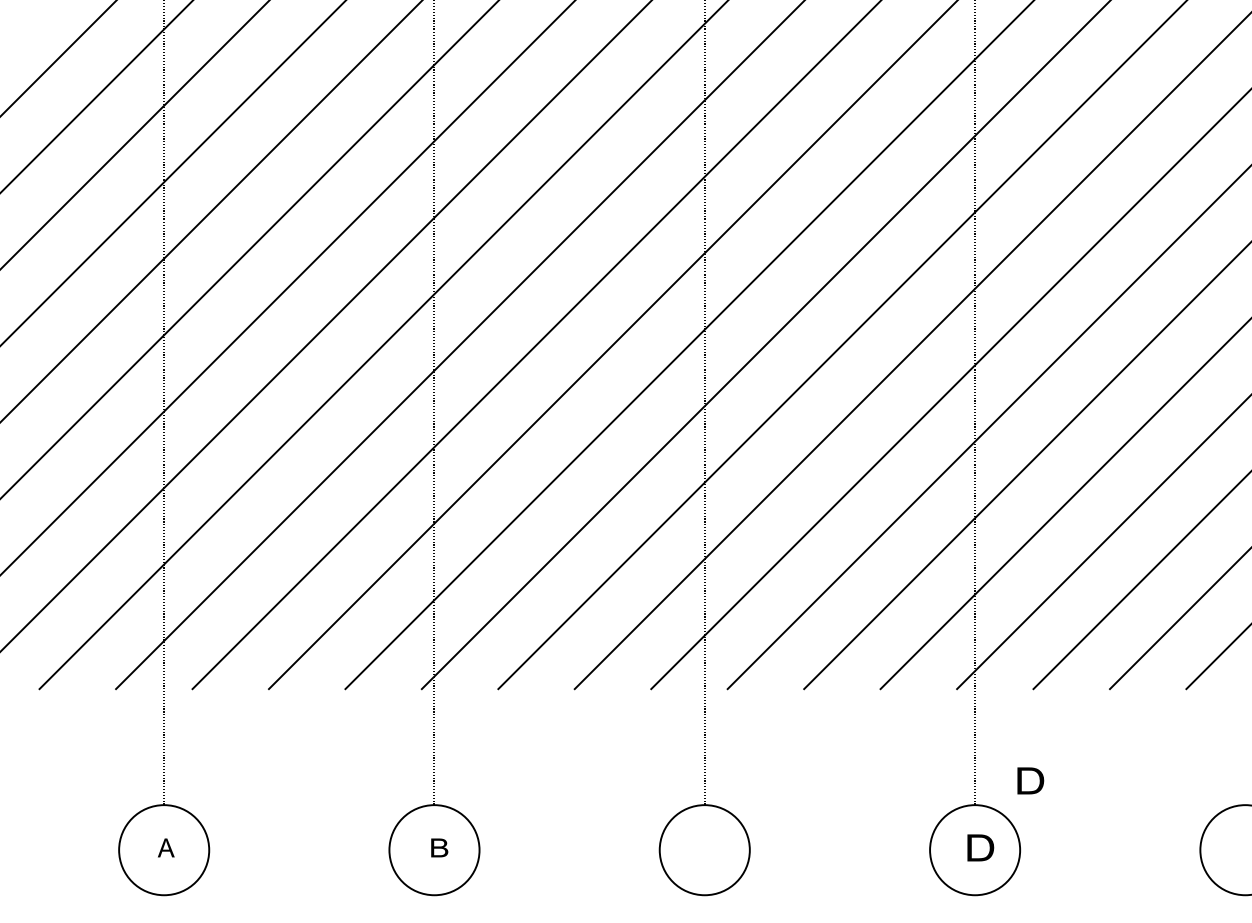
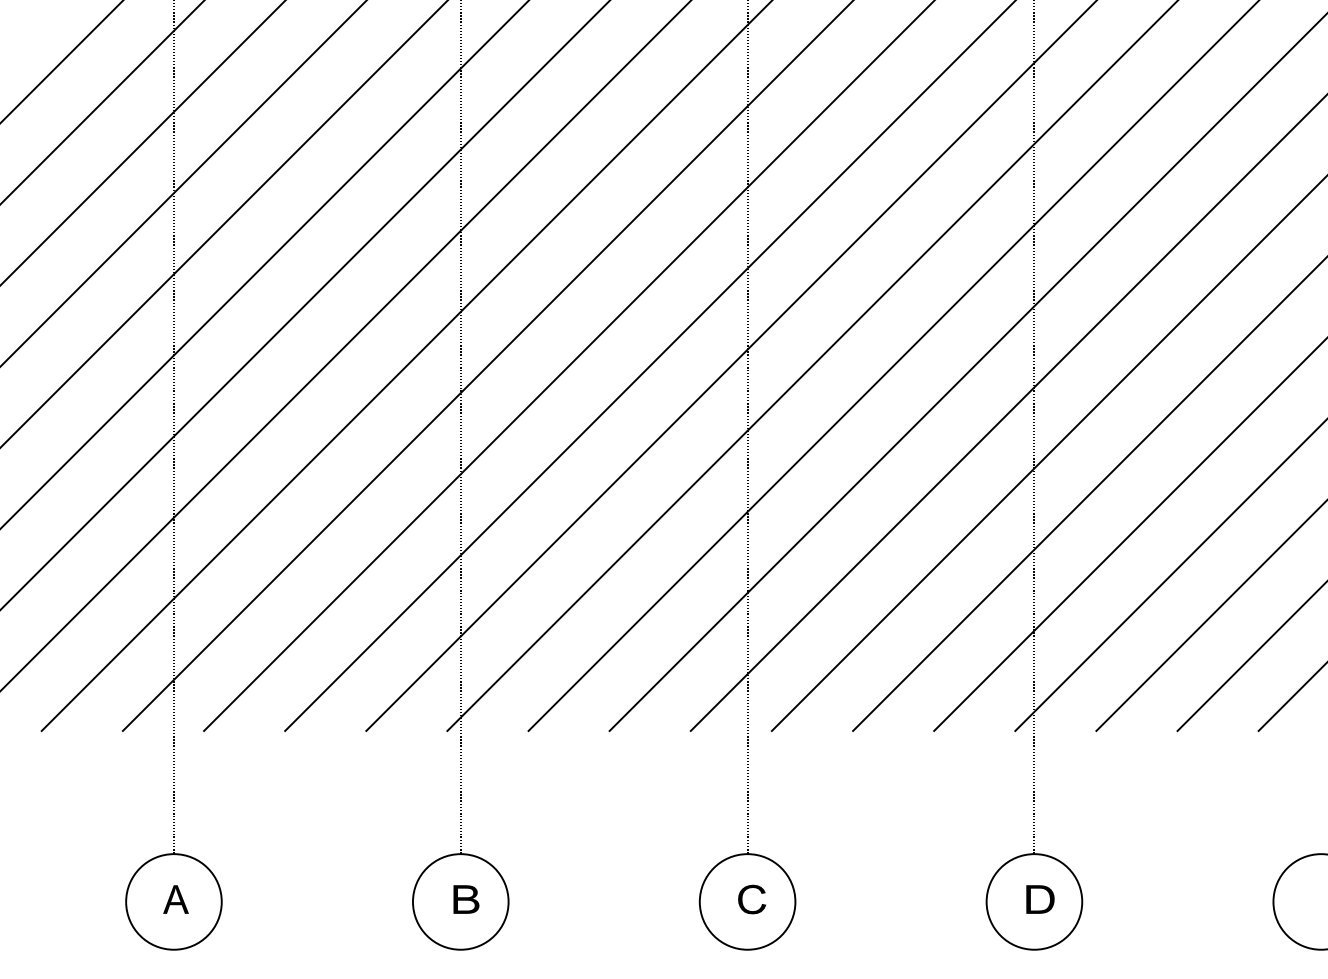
part: (1030, 780) -> (1093, 827), removed
part: (166, 847) -> (176, 899), size x1.43
part: (439, 847) -> (466, 899), size x1.43
fill: (708, 847) -> (751, 899), added

